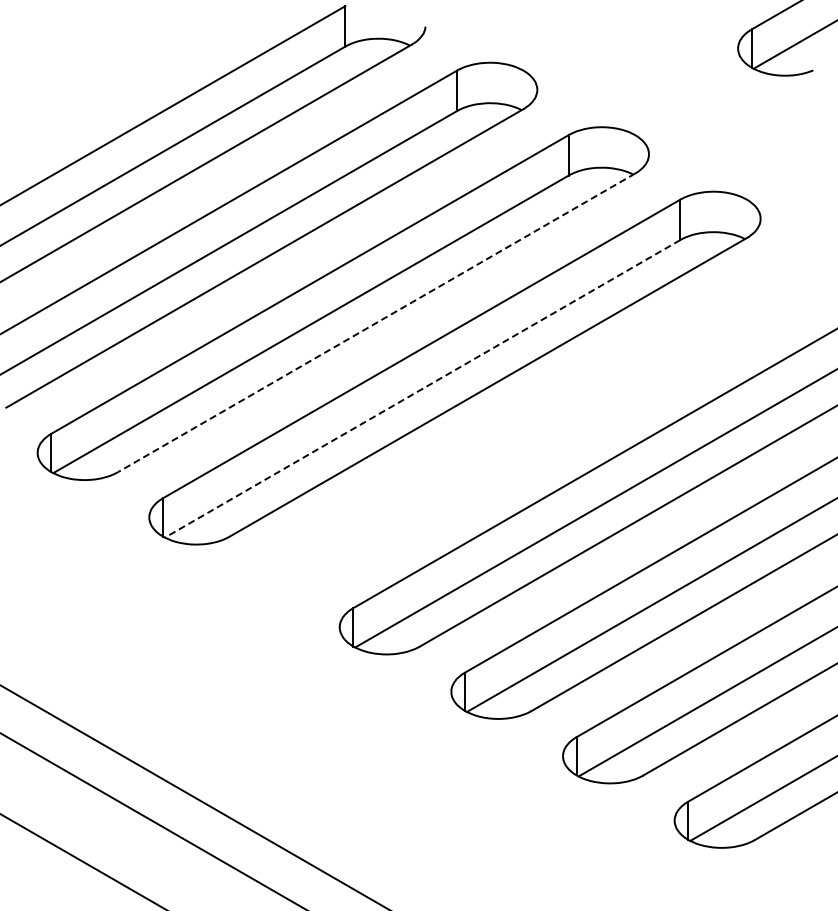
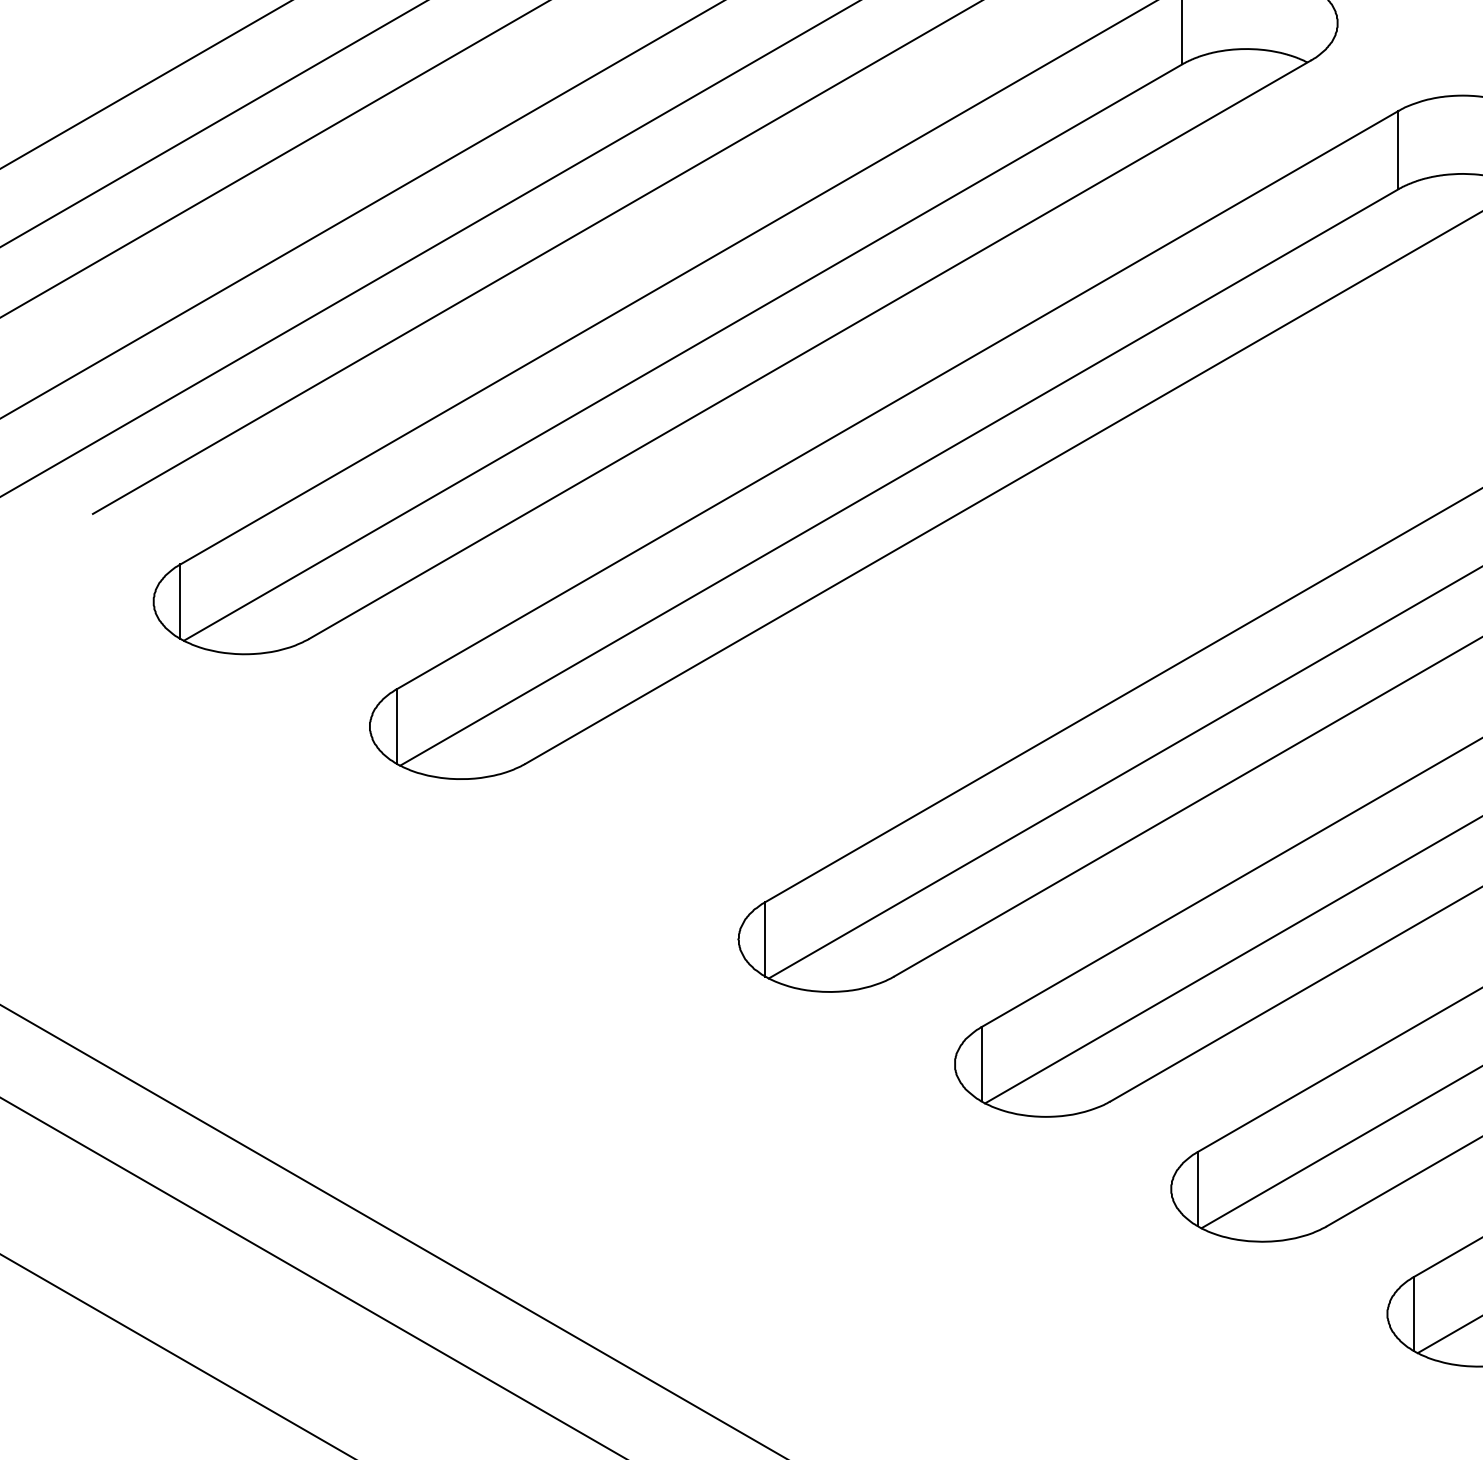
line: (376, 322) -> (809, 348), dashed -> solid
line: (422, 388) -> (899, 476), dashed -> solid

